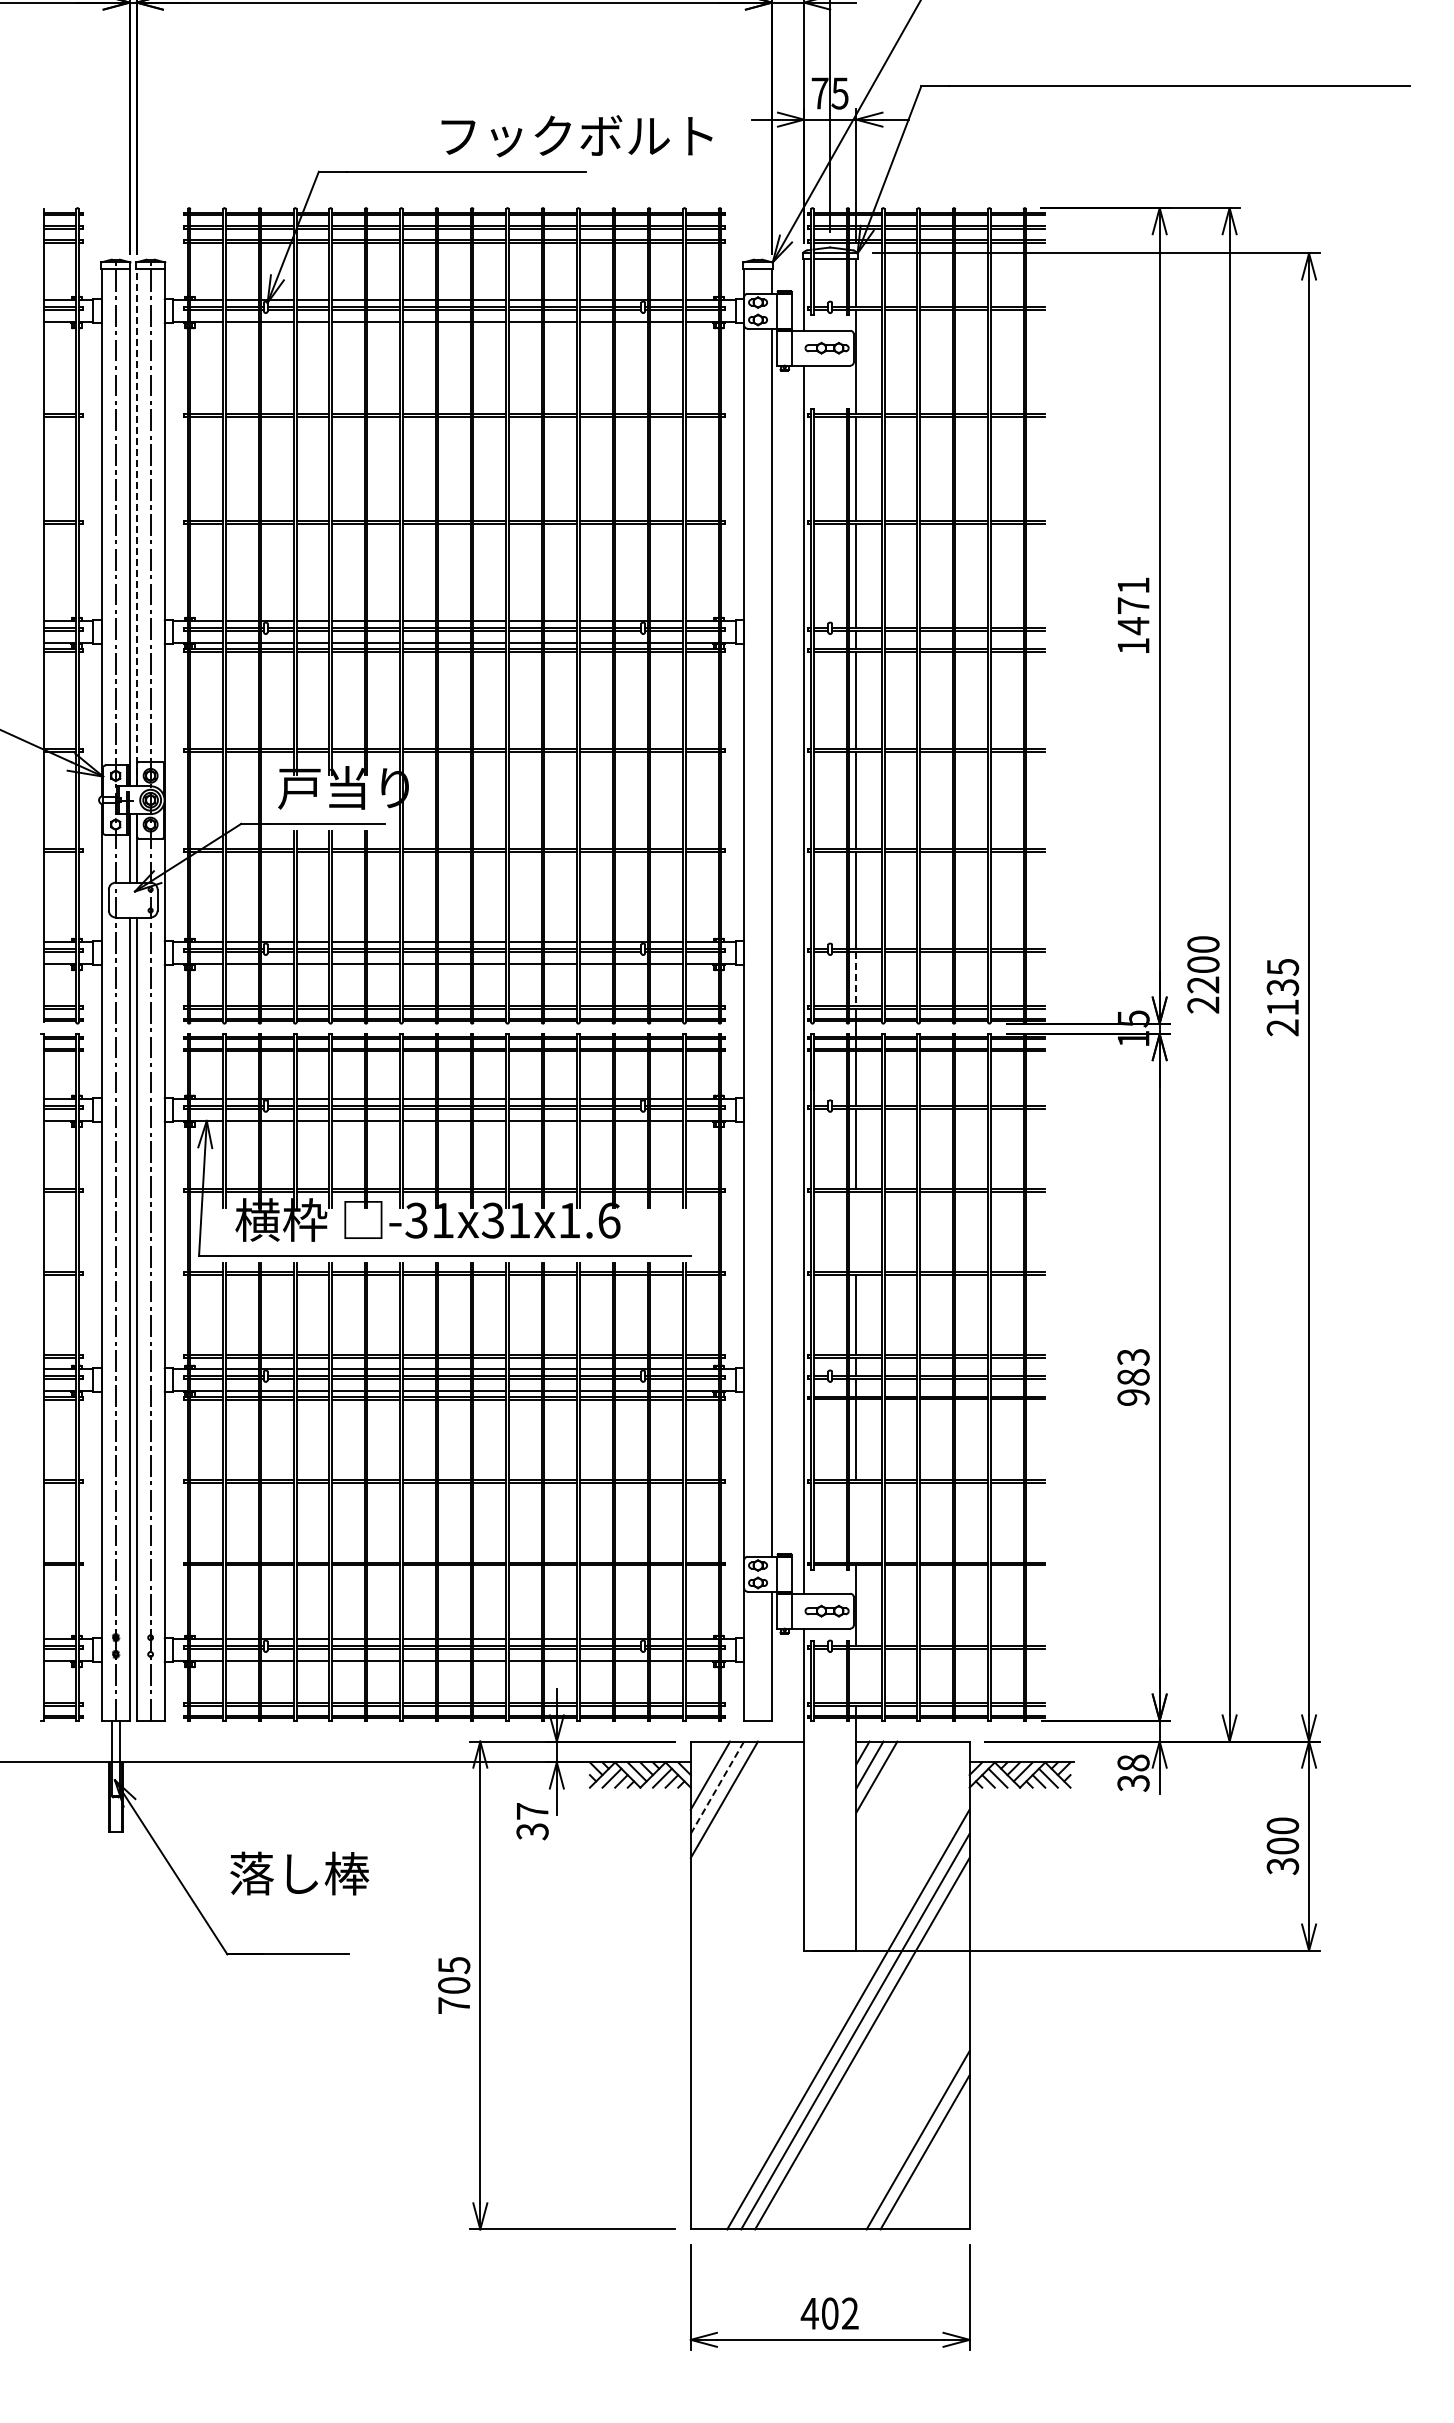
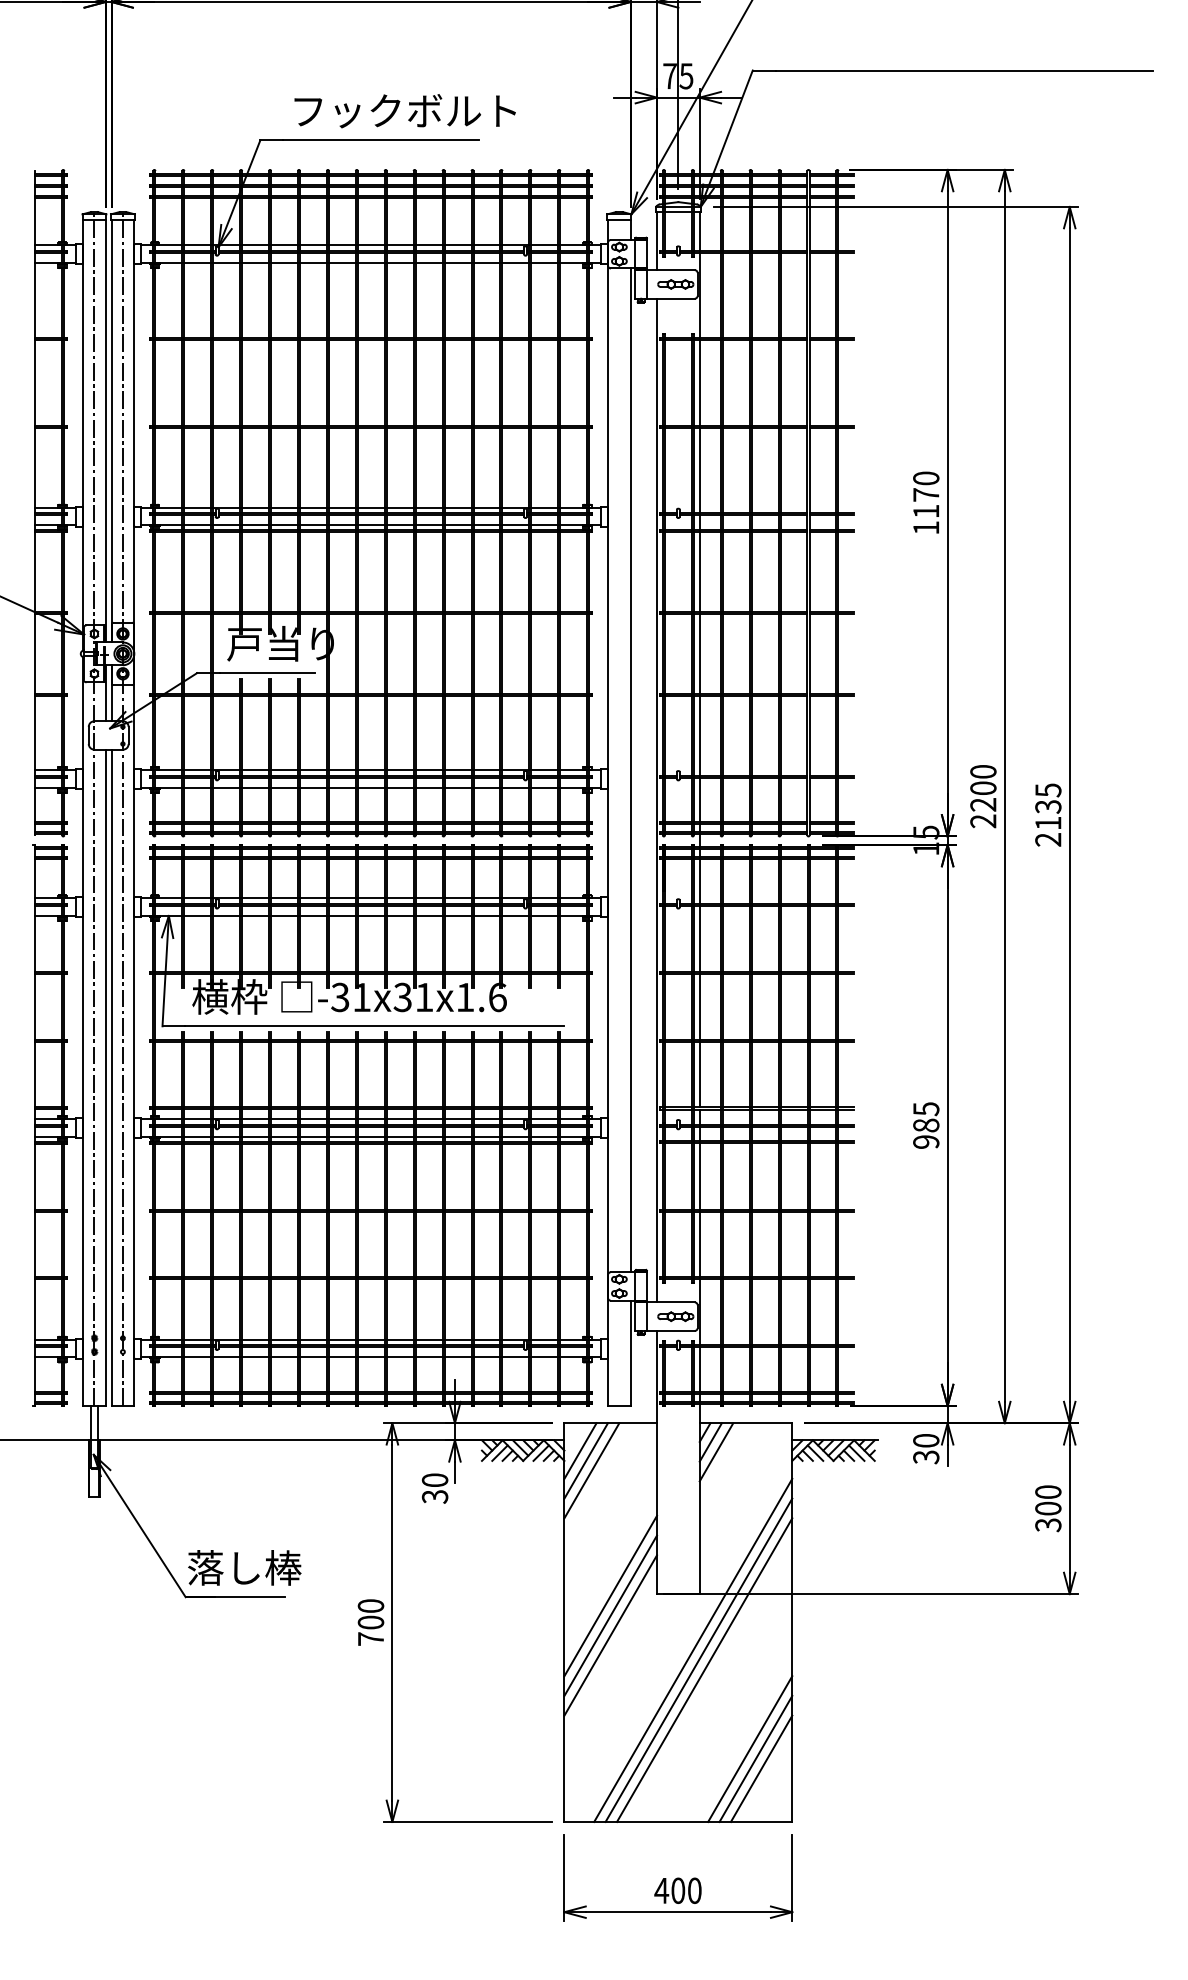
text: (576, 136) -> (404, 111), moved
line: (136, 527) -> (111, 430), dashed -> solid
text: (1133, 606) -> (926, 495), 1471 -> 1170
line: (856, 979) -> (699, 800), dashed -> solid
line: (856, 1231) -> (699, 1006), added
text: (1133, 1357) -> (926, 1109), 983 -> 985
line: (856, 1522) -> (699, 1244), added
line: (856, 1675) -> (699, 1369), added
text: (1133, 1762) -> (926, 1440), 38 -> 30
line: (717, 1787) -> (586, 1460), dashed -> solid
text: (532, 1811) -> (435, 1480), 37 -> 30
text: (299, 1873) -> (244, 1567), moved
line: (747, 1952) -> (610, 1595), added
text: (454, 1965) -> (371, 1606), 705 -> 700
line: (747, 1977) -> (610, 1616), added
line: (747, 2001) -> (610, 1635), added
line: (931, 2164) -> (761, 1768), added
text: (850, 2313) -> (694, 1890), 402 -> 400

